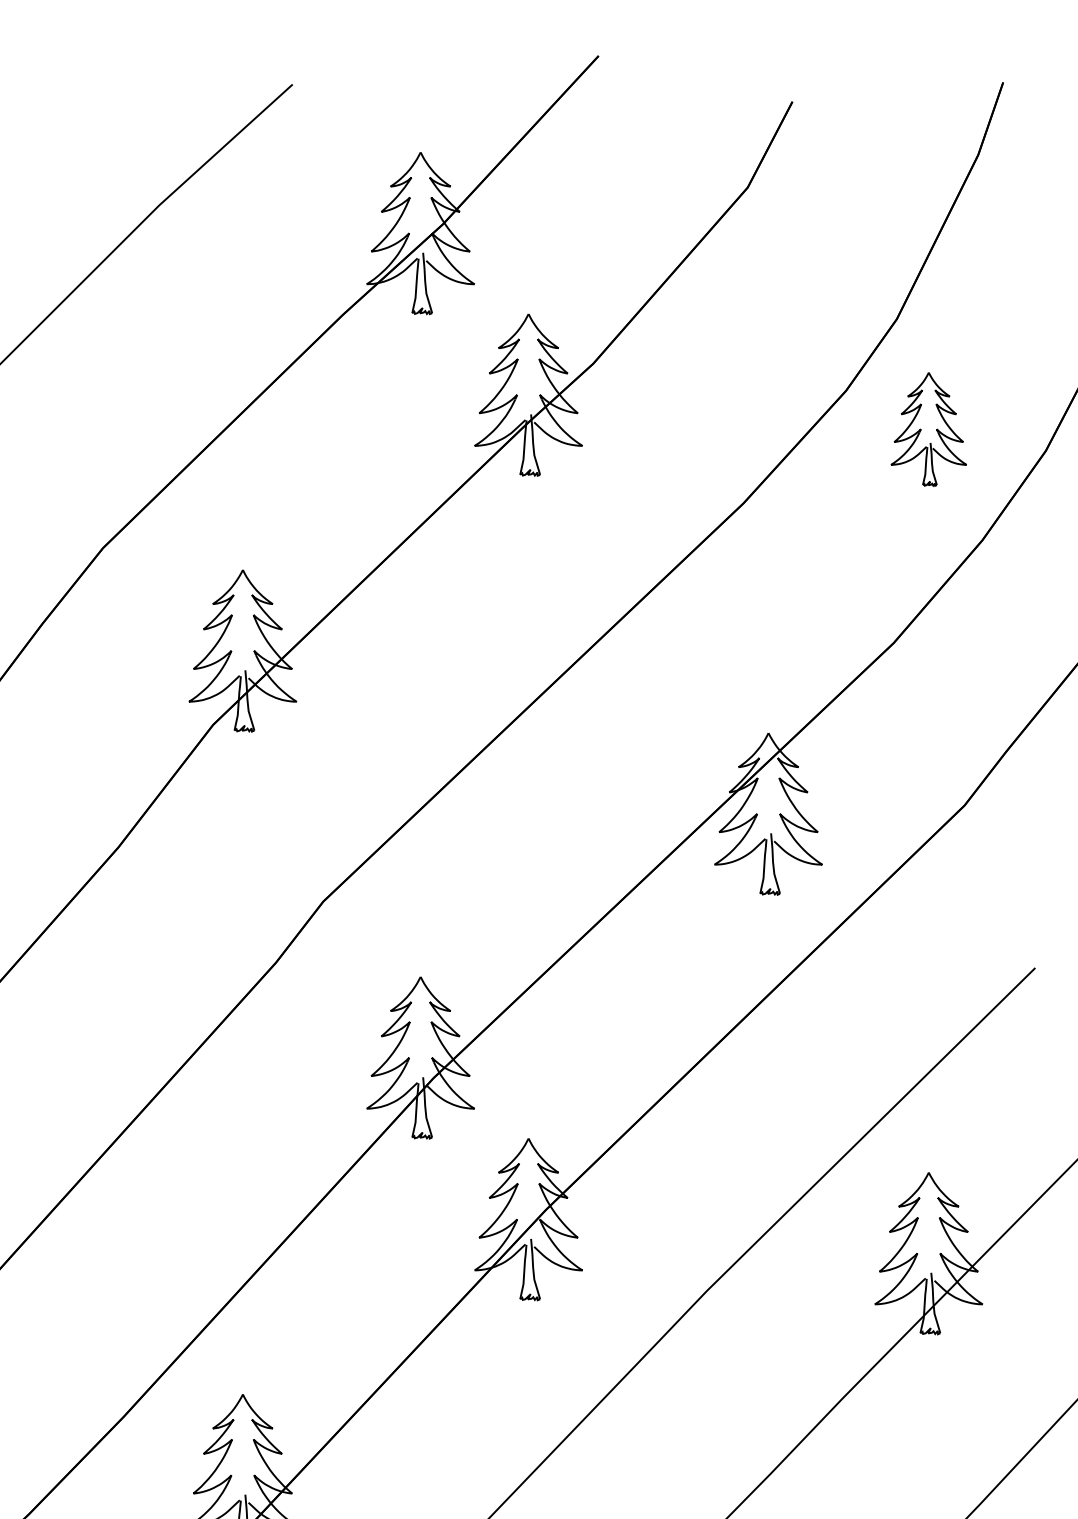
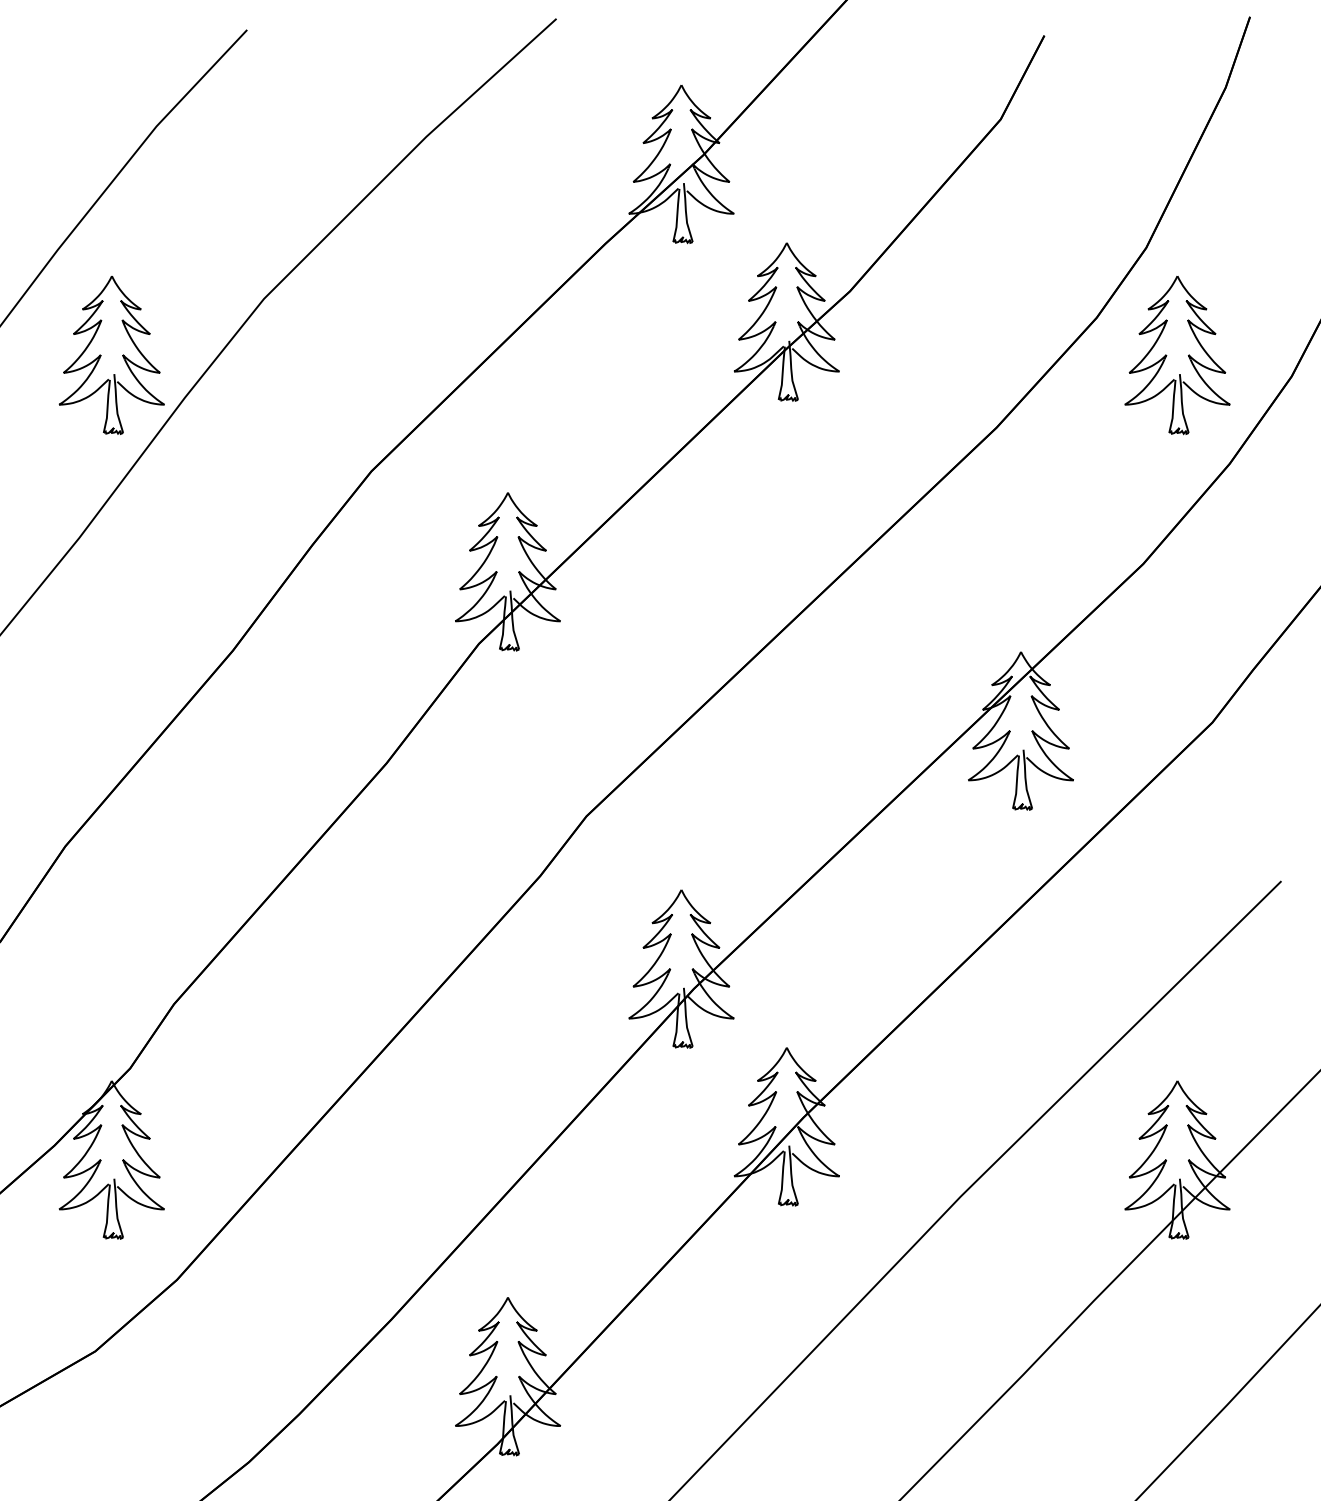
part: (928, 429) -> (1177, 355), size x1.43

